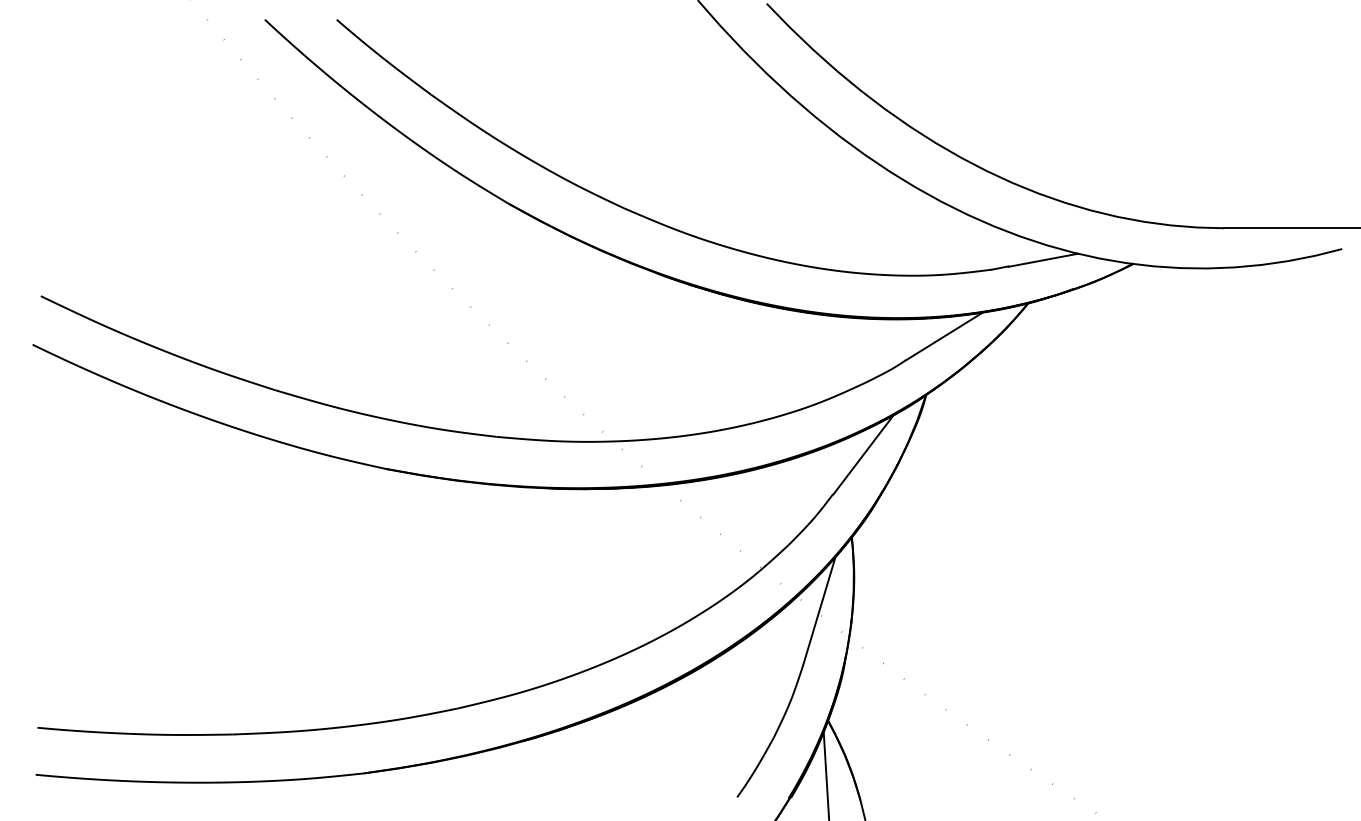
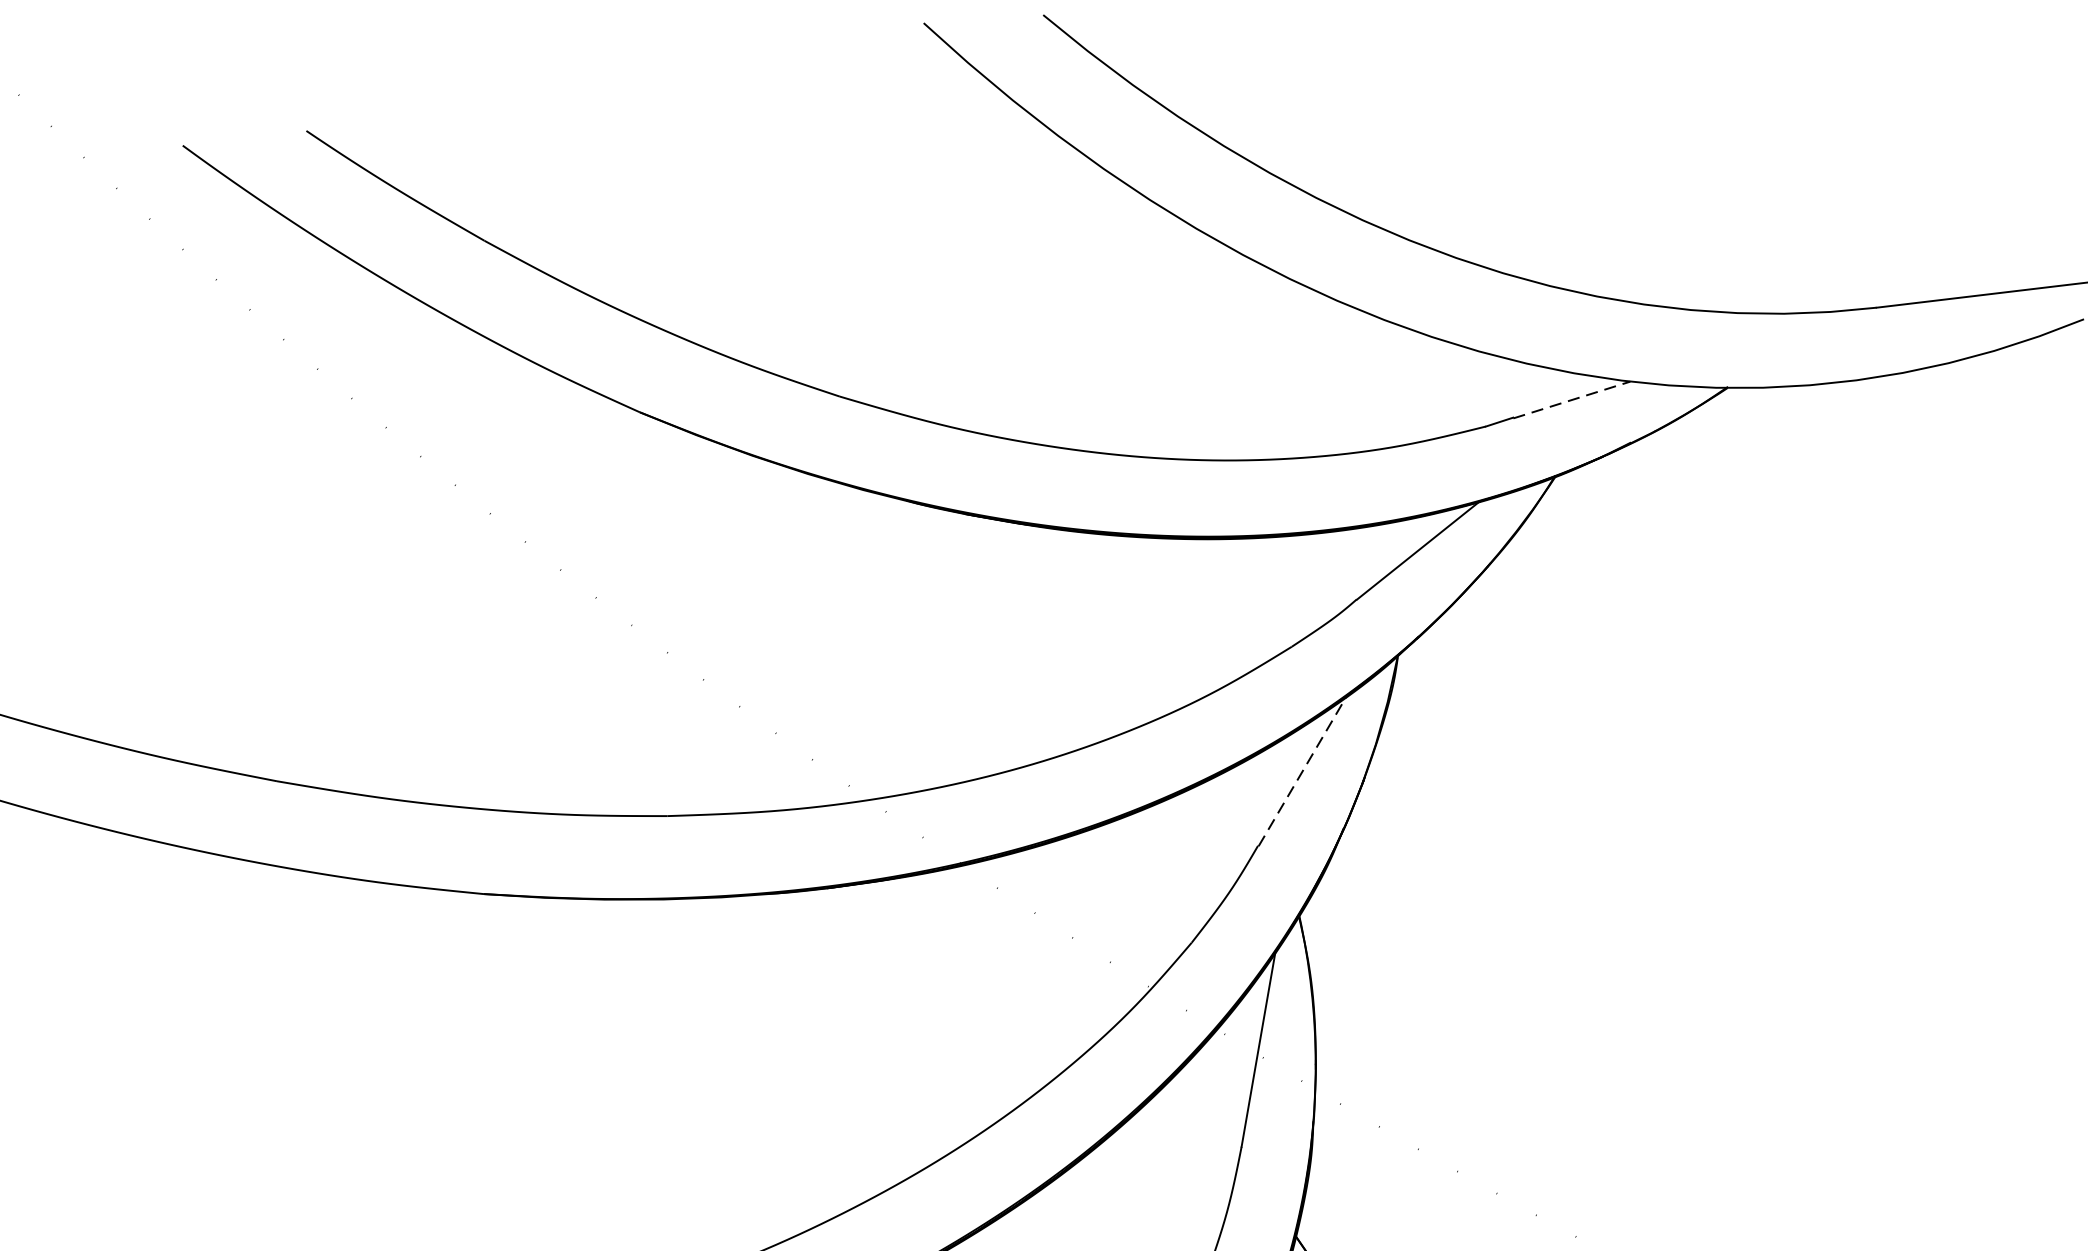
line: (1043, 260) -> (1572, 400), solid -> dashed
line: (864, 454) -> (1304, 770), solid -> dashed

